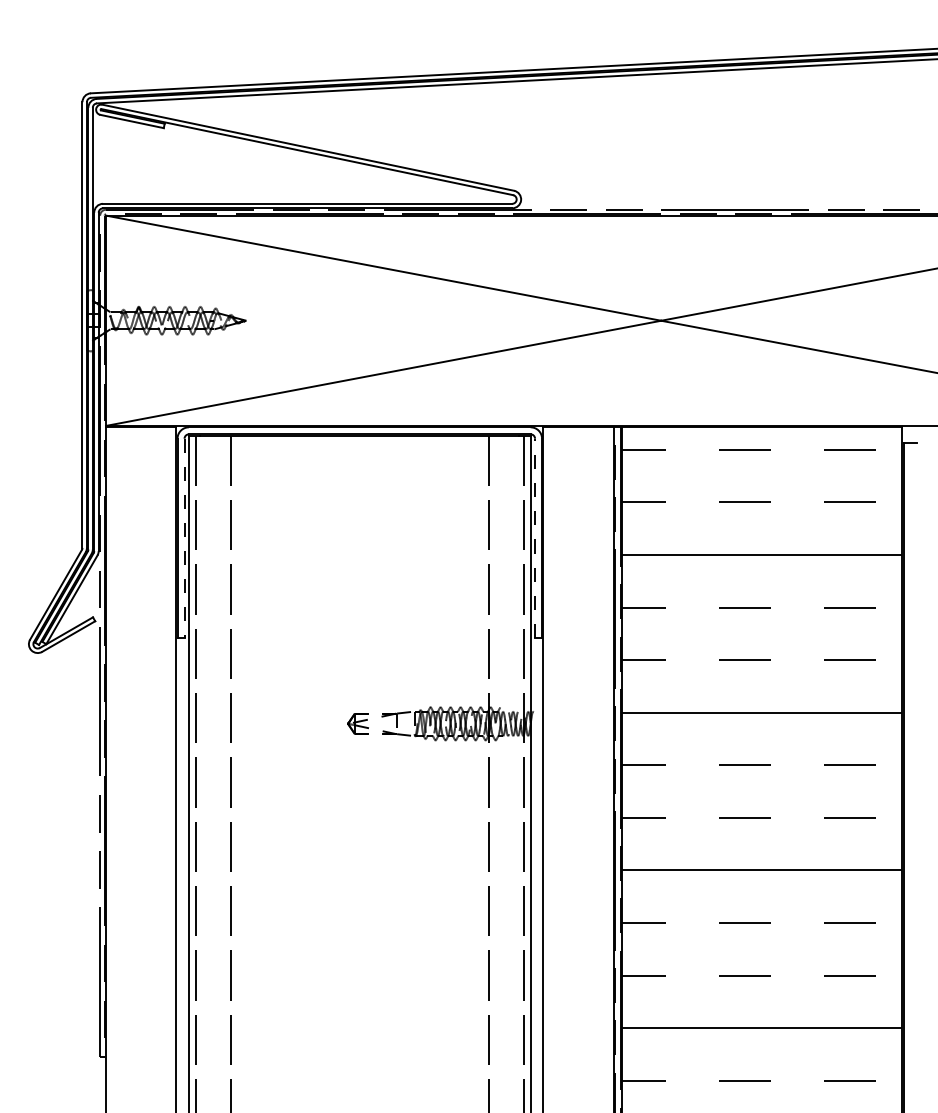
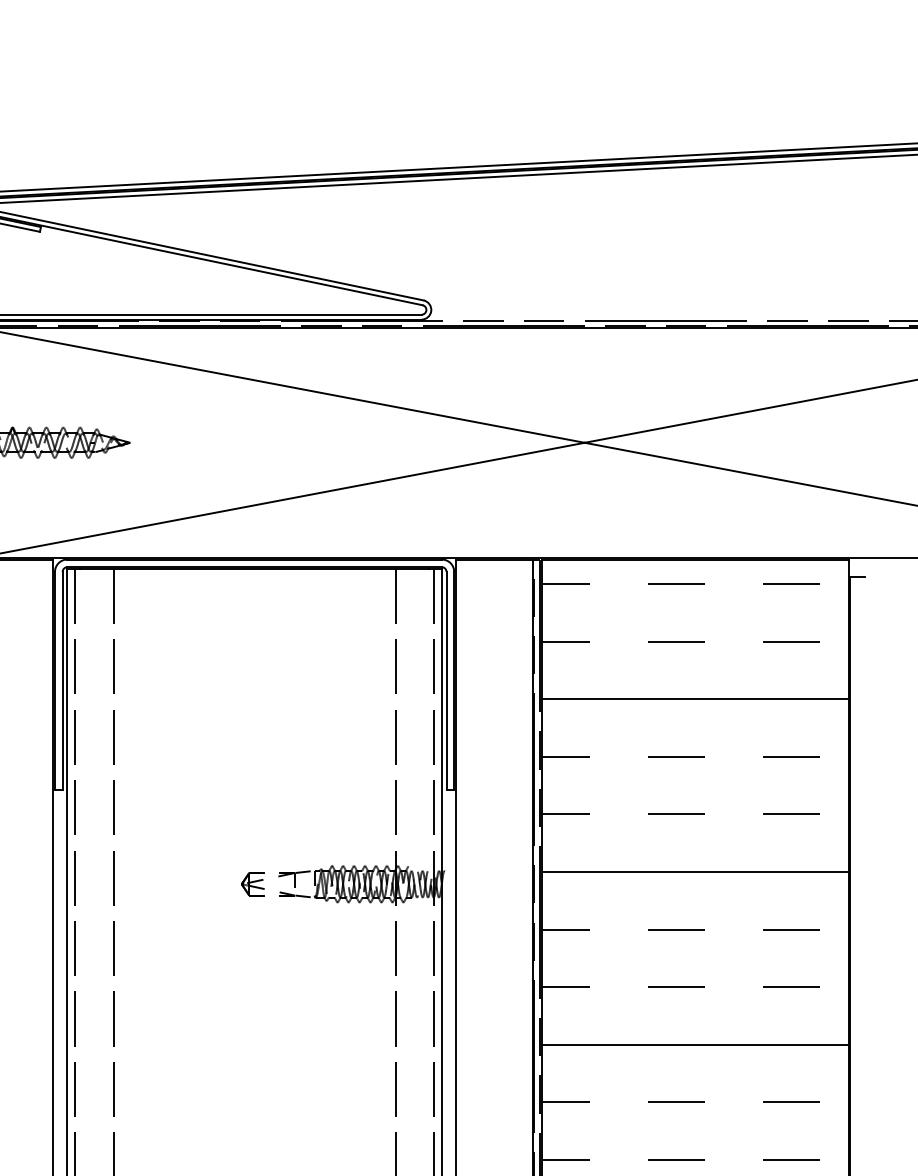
line: (535, 537) -> (447, 680), dashed -> solid
line: (184, 538) -> (62, 681), dashed -> solid

